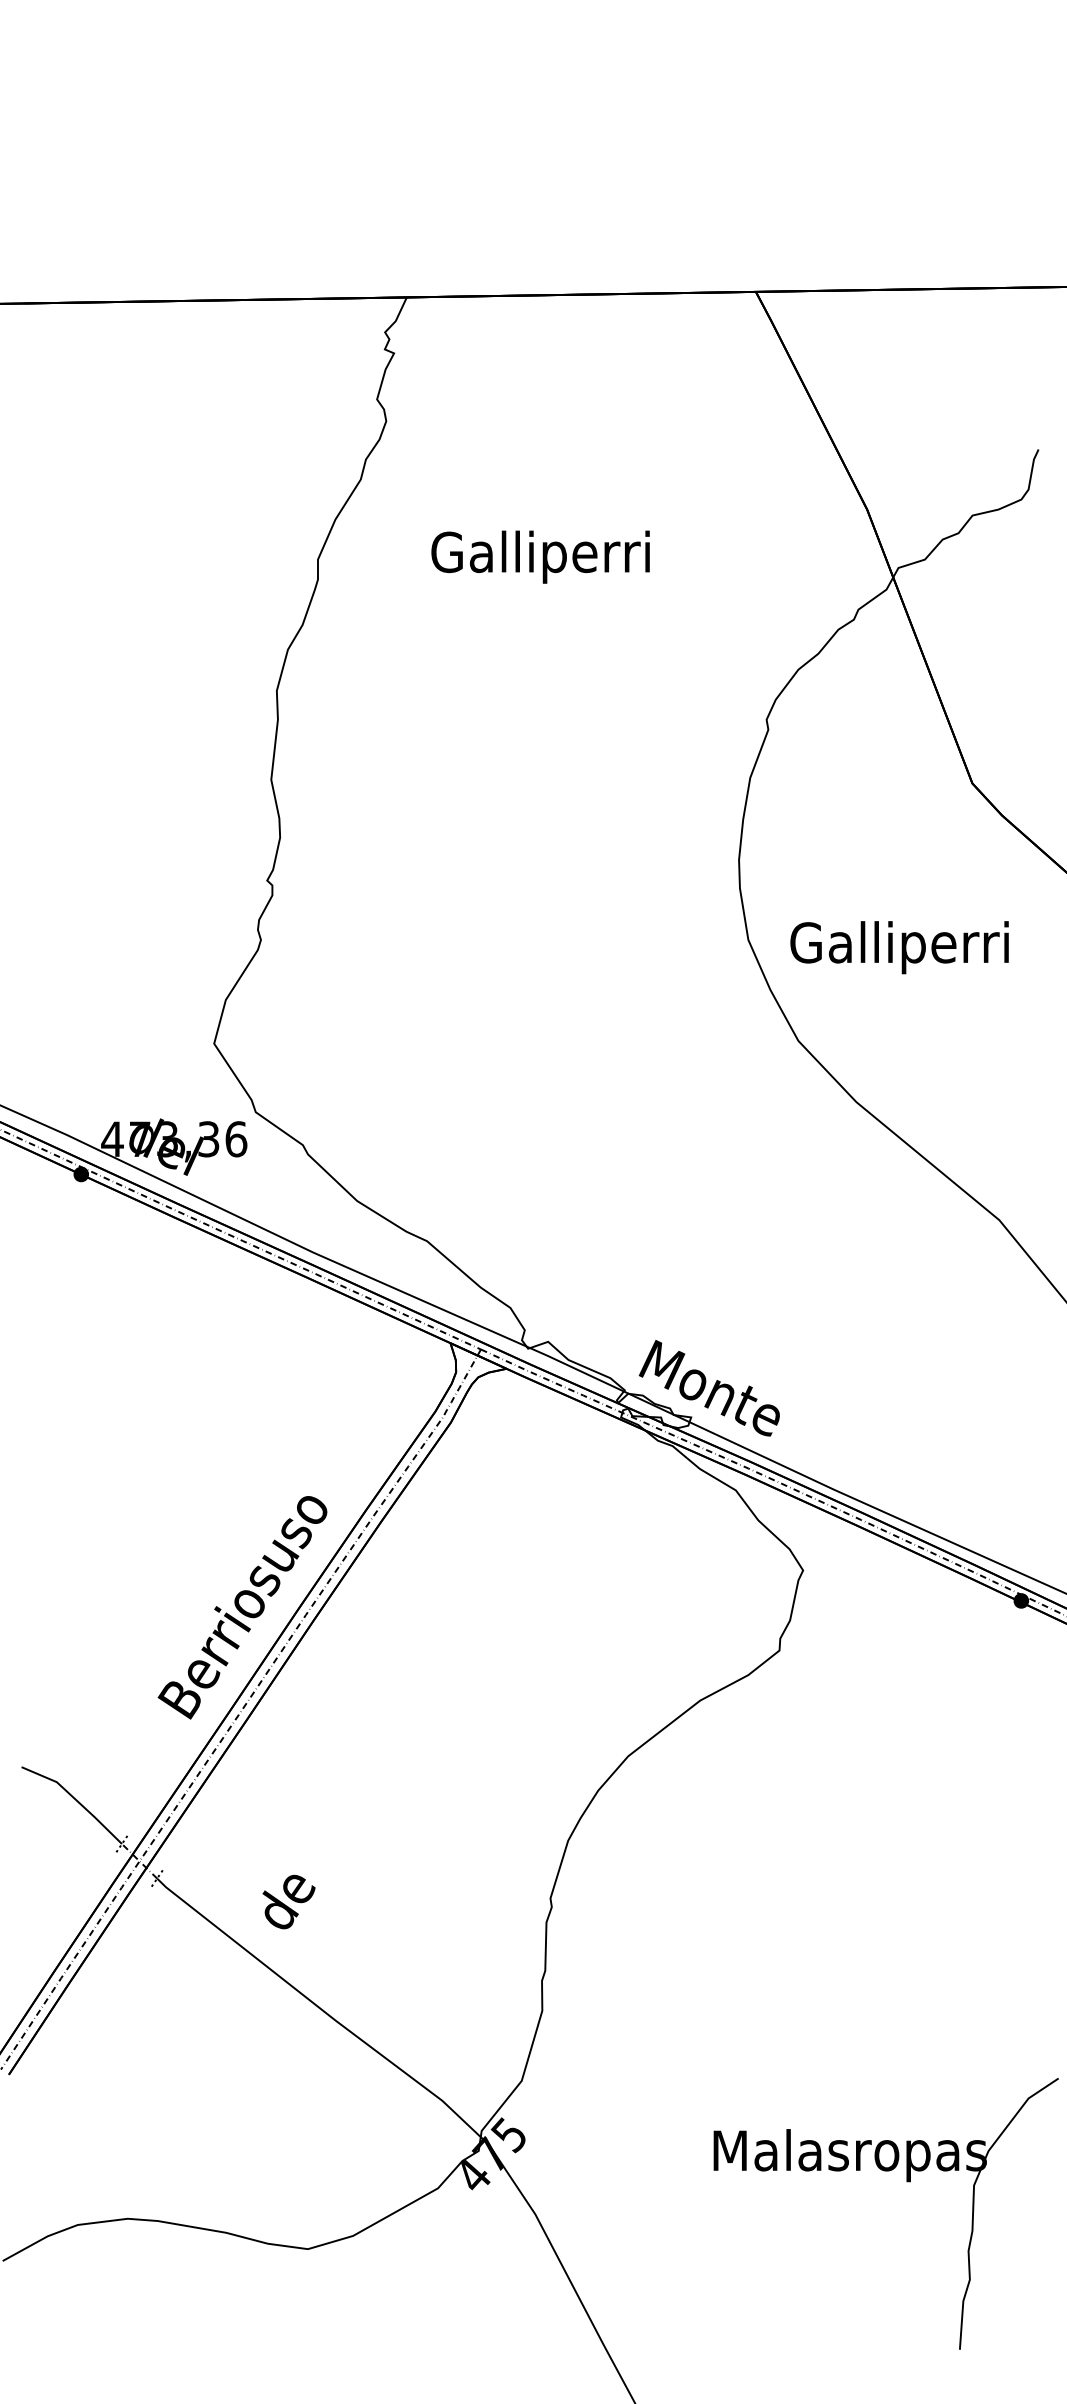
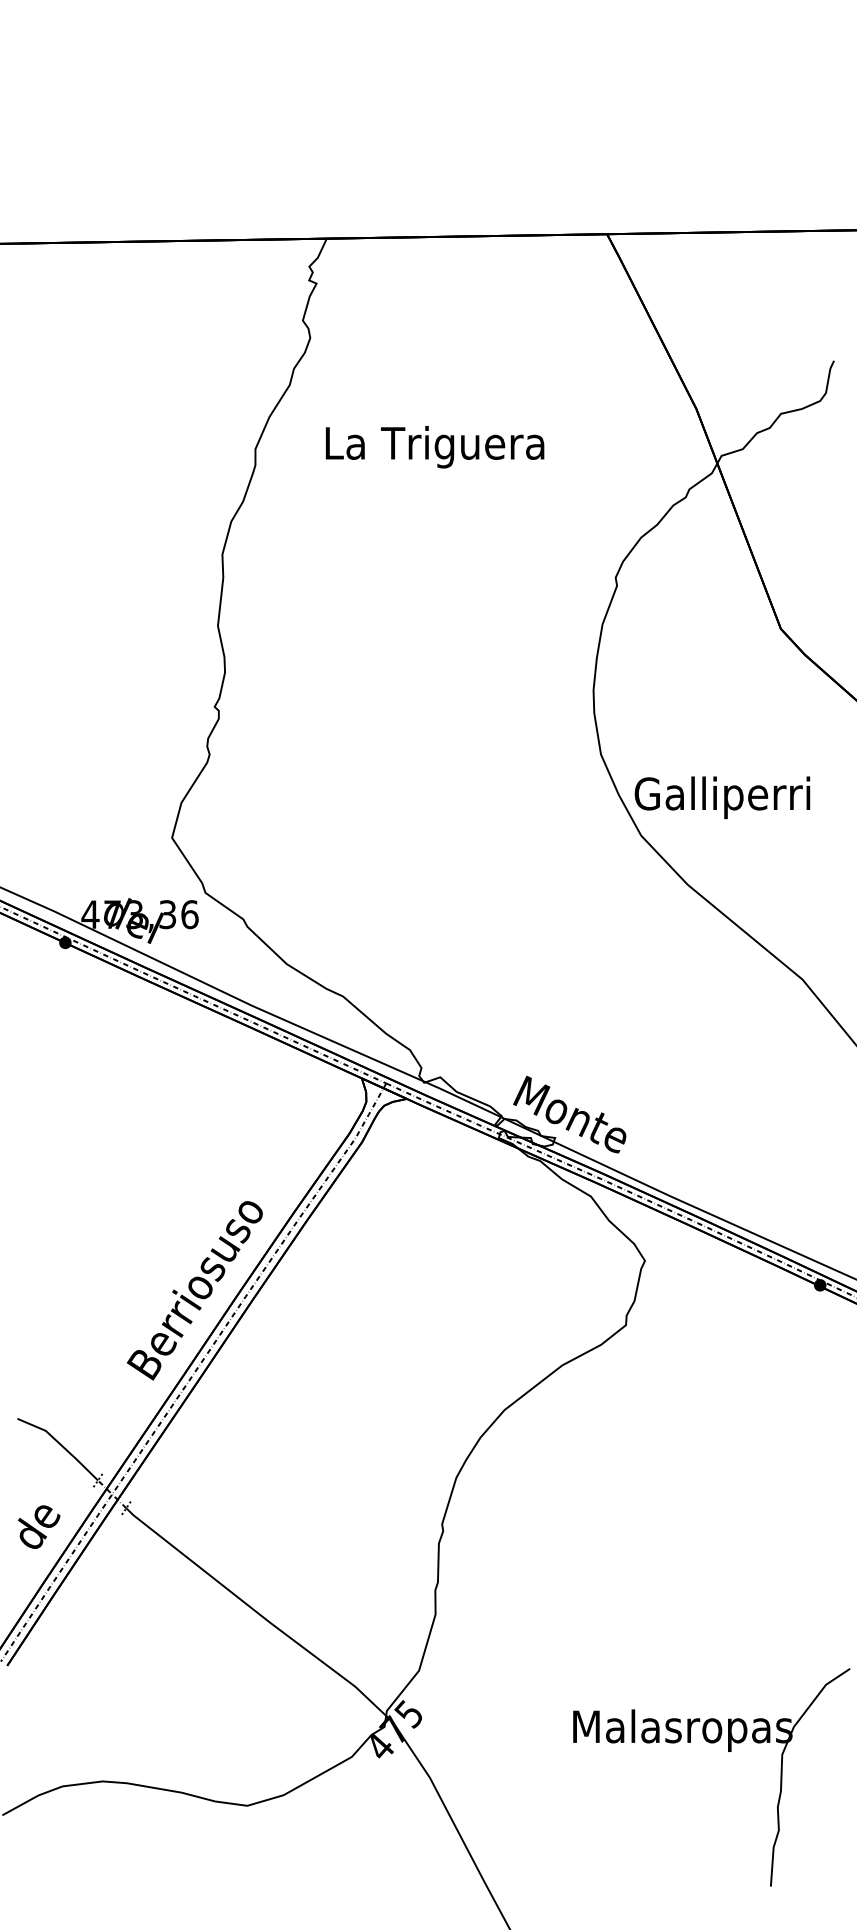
text: (540, 557) -> (434, 447), Galliperri -> La Triguera
text: (899, 947) -> (722, 797), moved
text: (289, 1901) -> (39, 1526), moved

